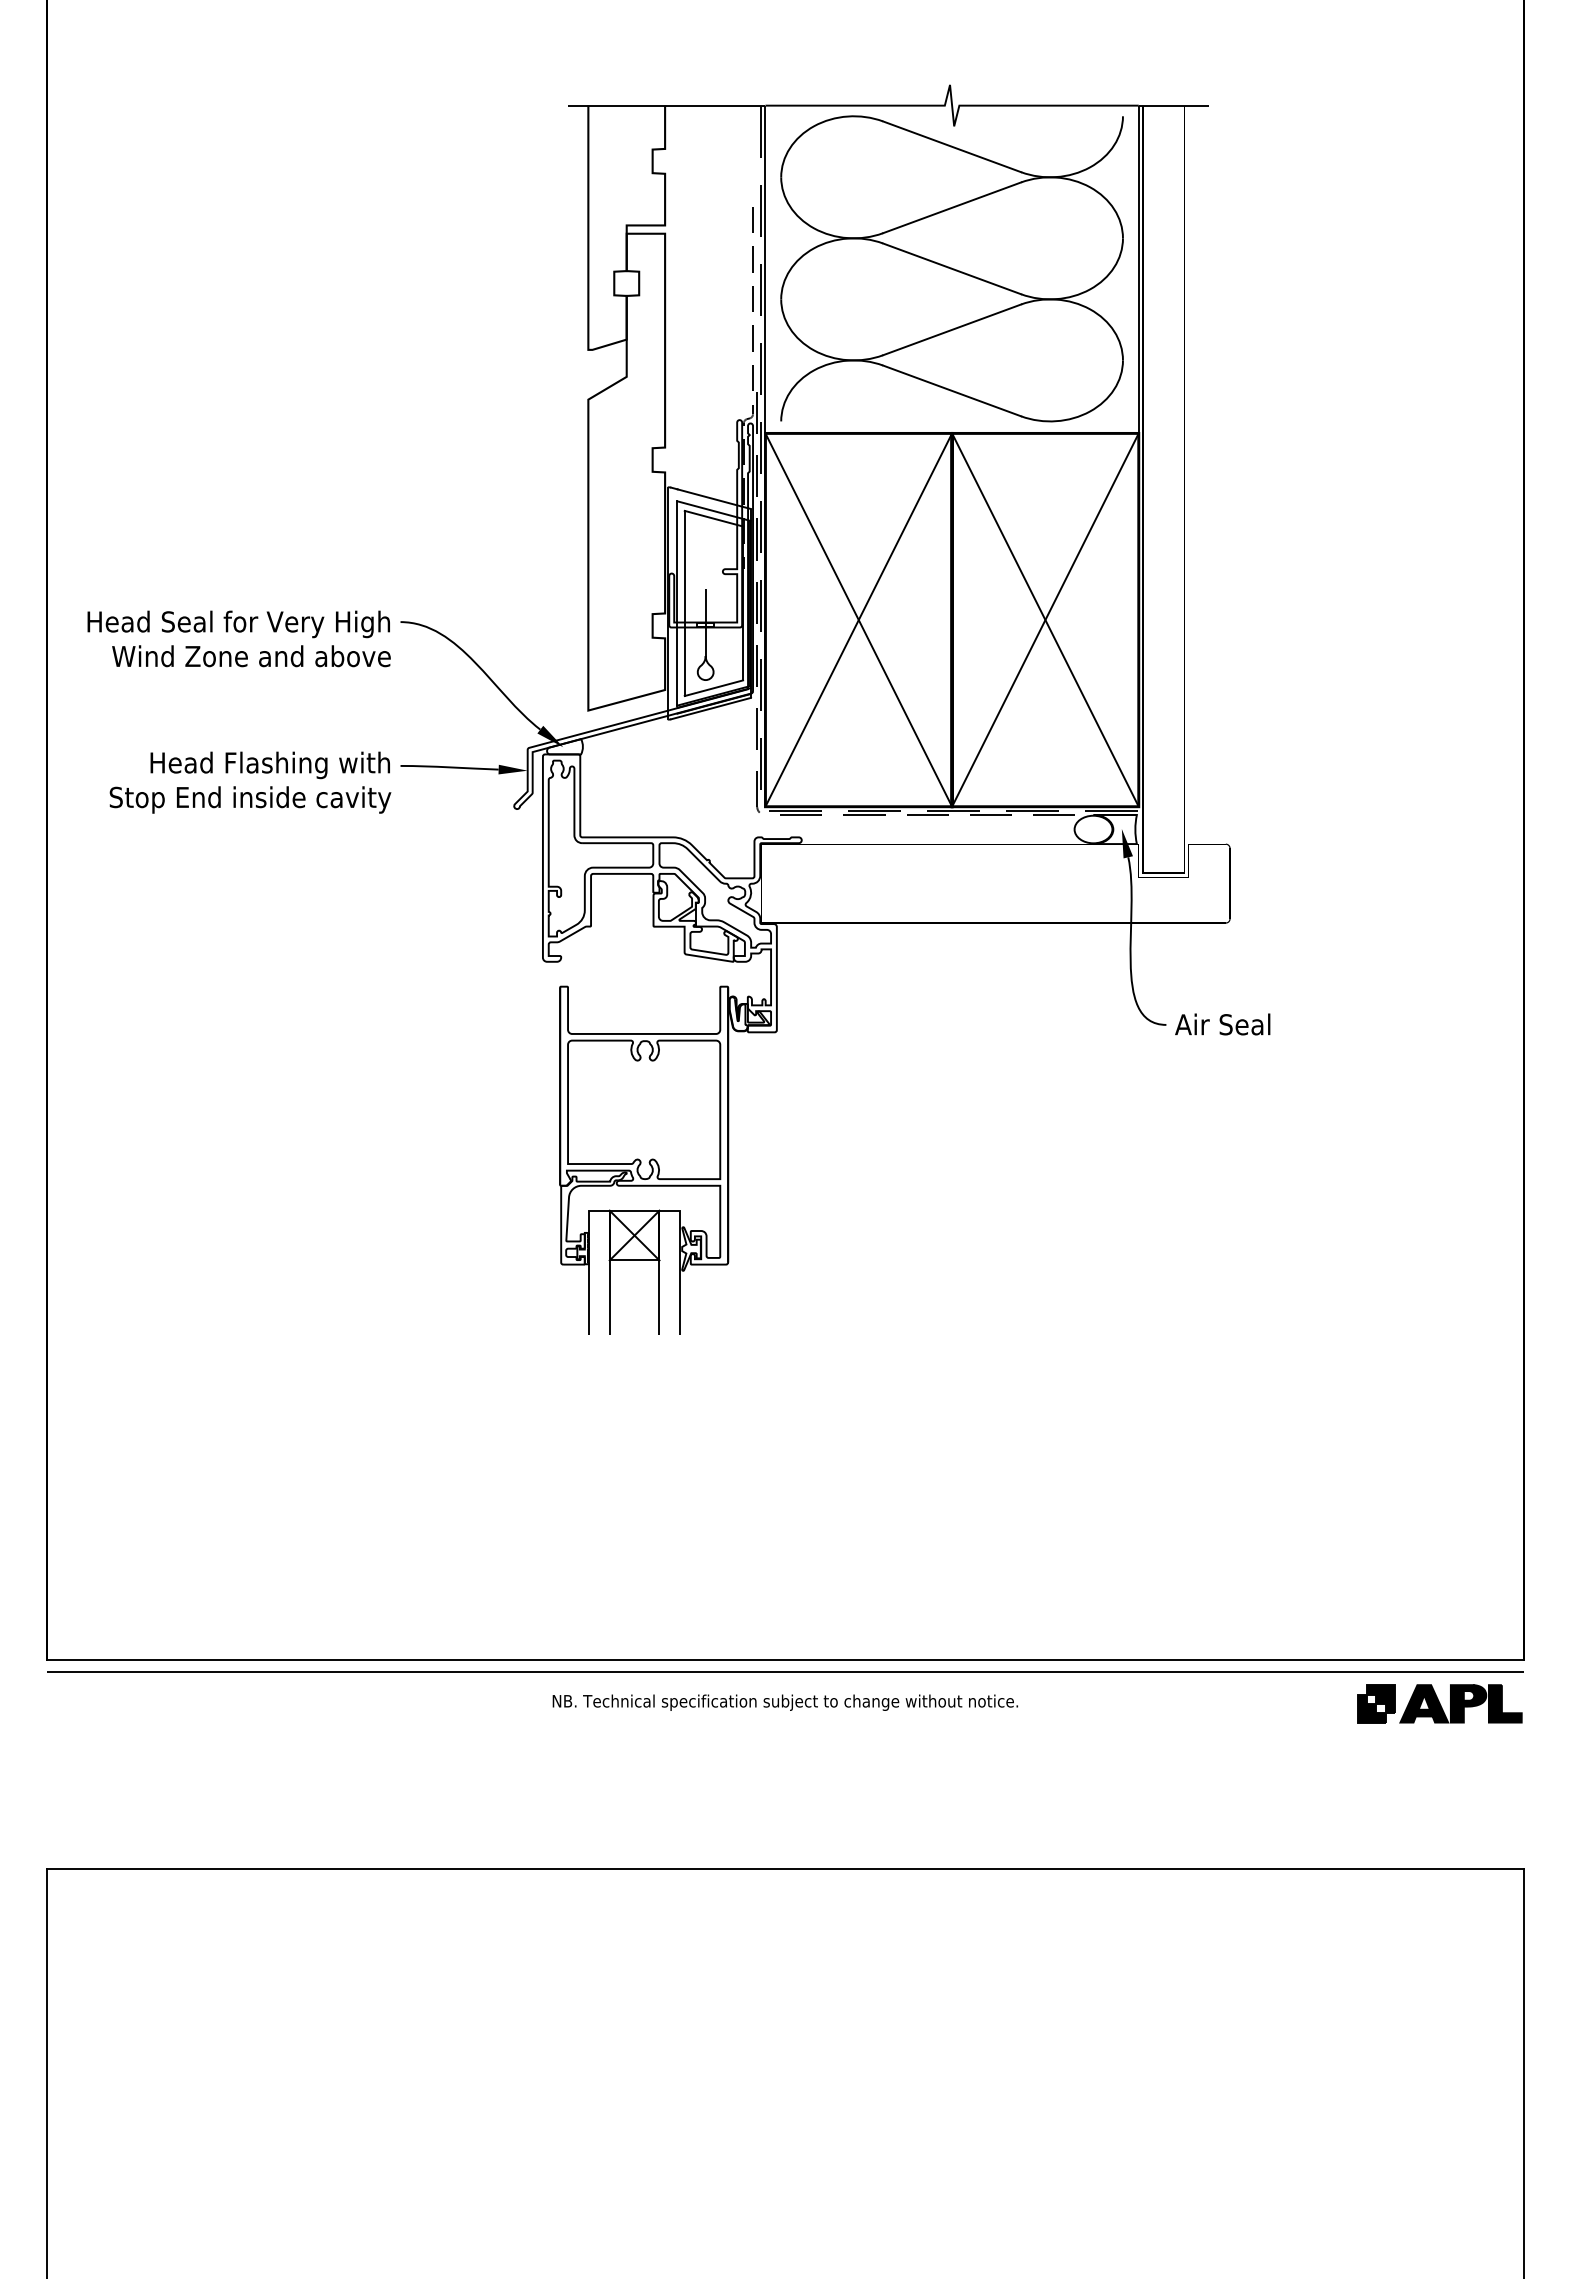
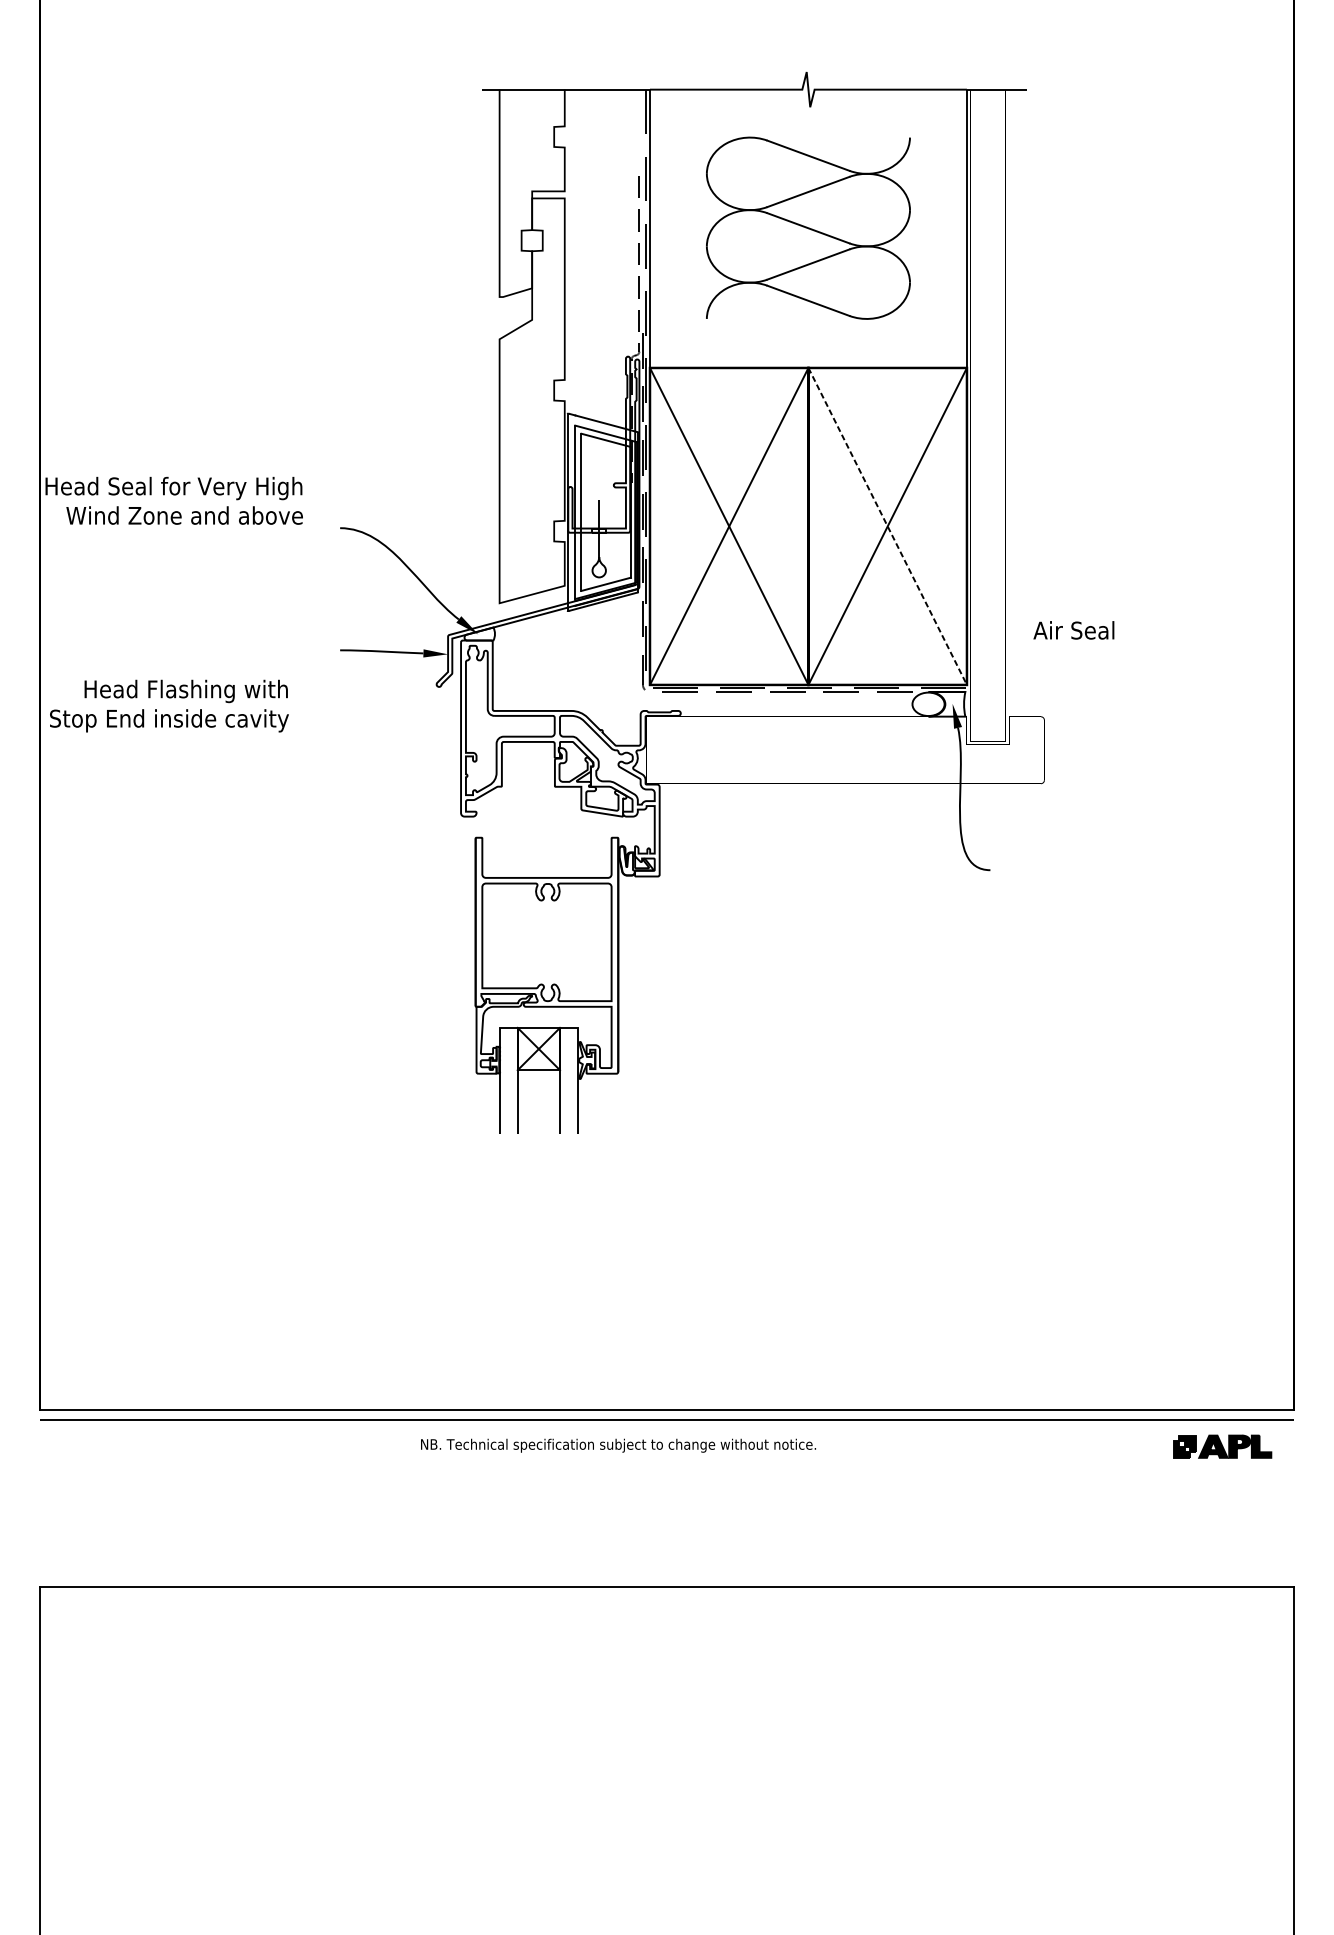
part: (951, 268) -> (807, 227), size x0.7
line: (1045, 620) -> (887, 526), solid -> dashed
text: (238, 638) -> (173, 500), moved
text: (250, 782) -> (169, 705), moved
text: (1222, 1024) -> (1073, 630), moved
text: (784, 1702) -> (617, 1445), moved
part: (1439, 1703) -> (1222, 1446), size x0.7

